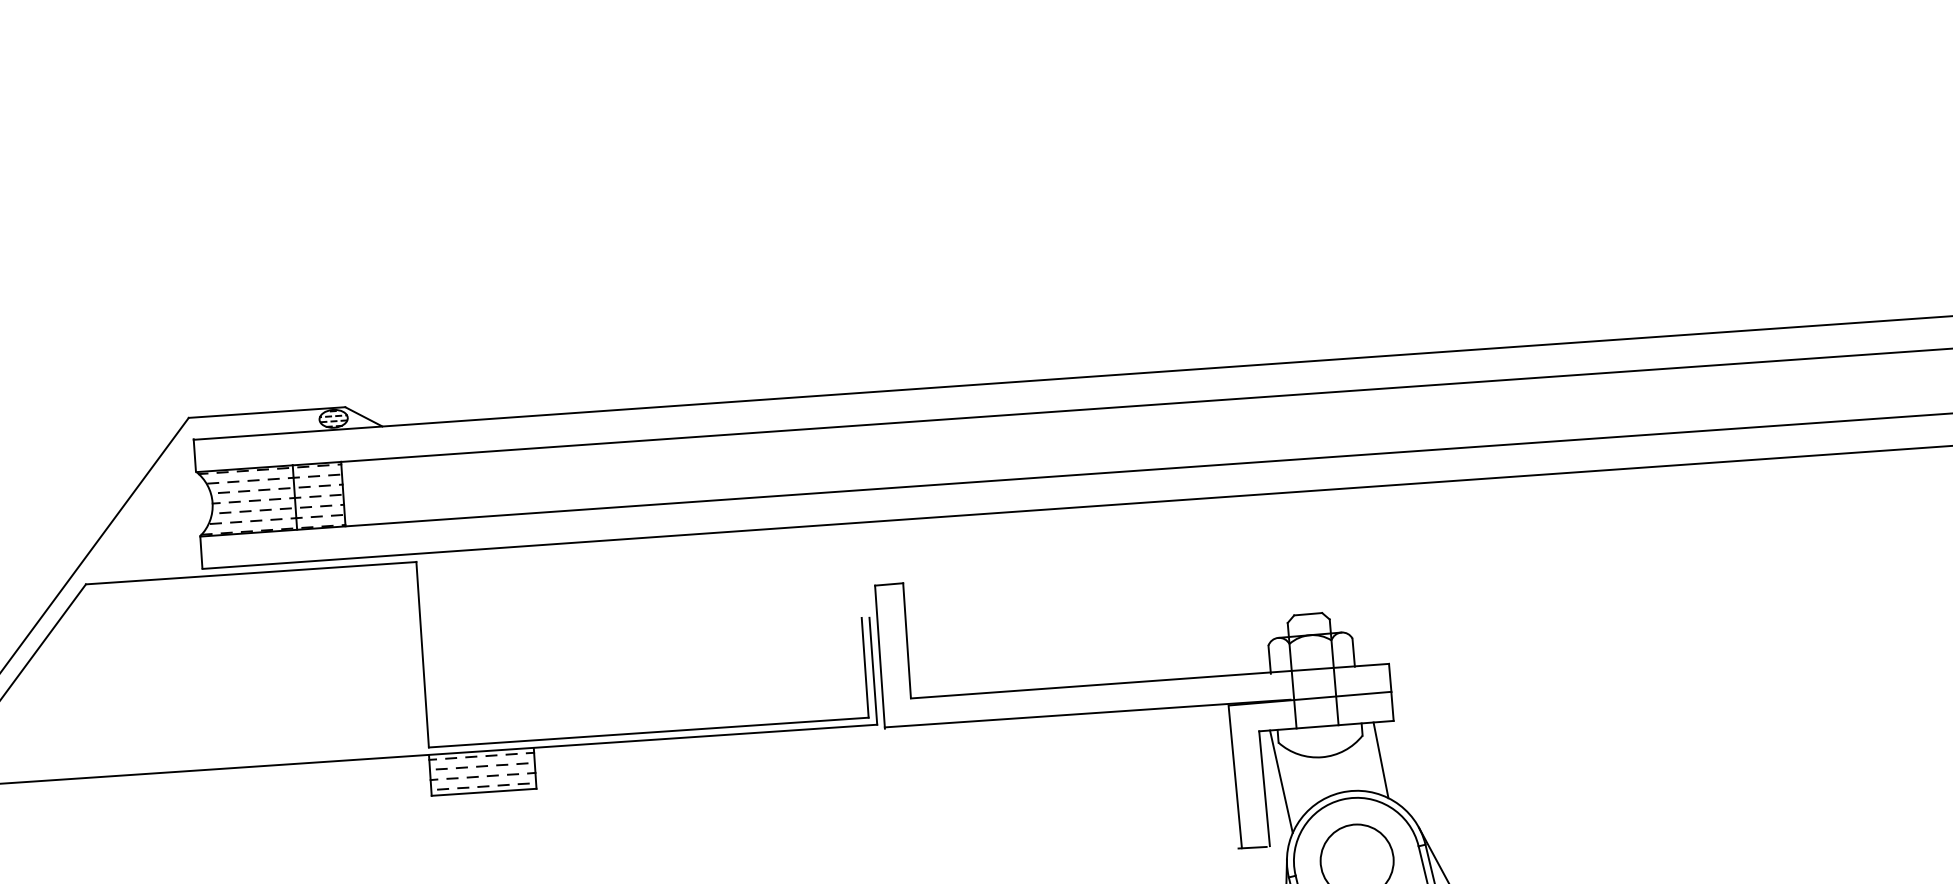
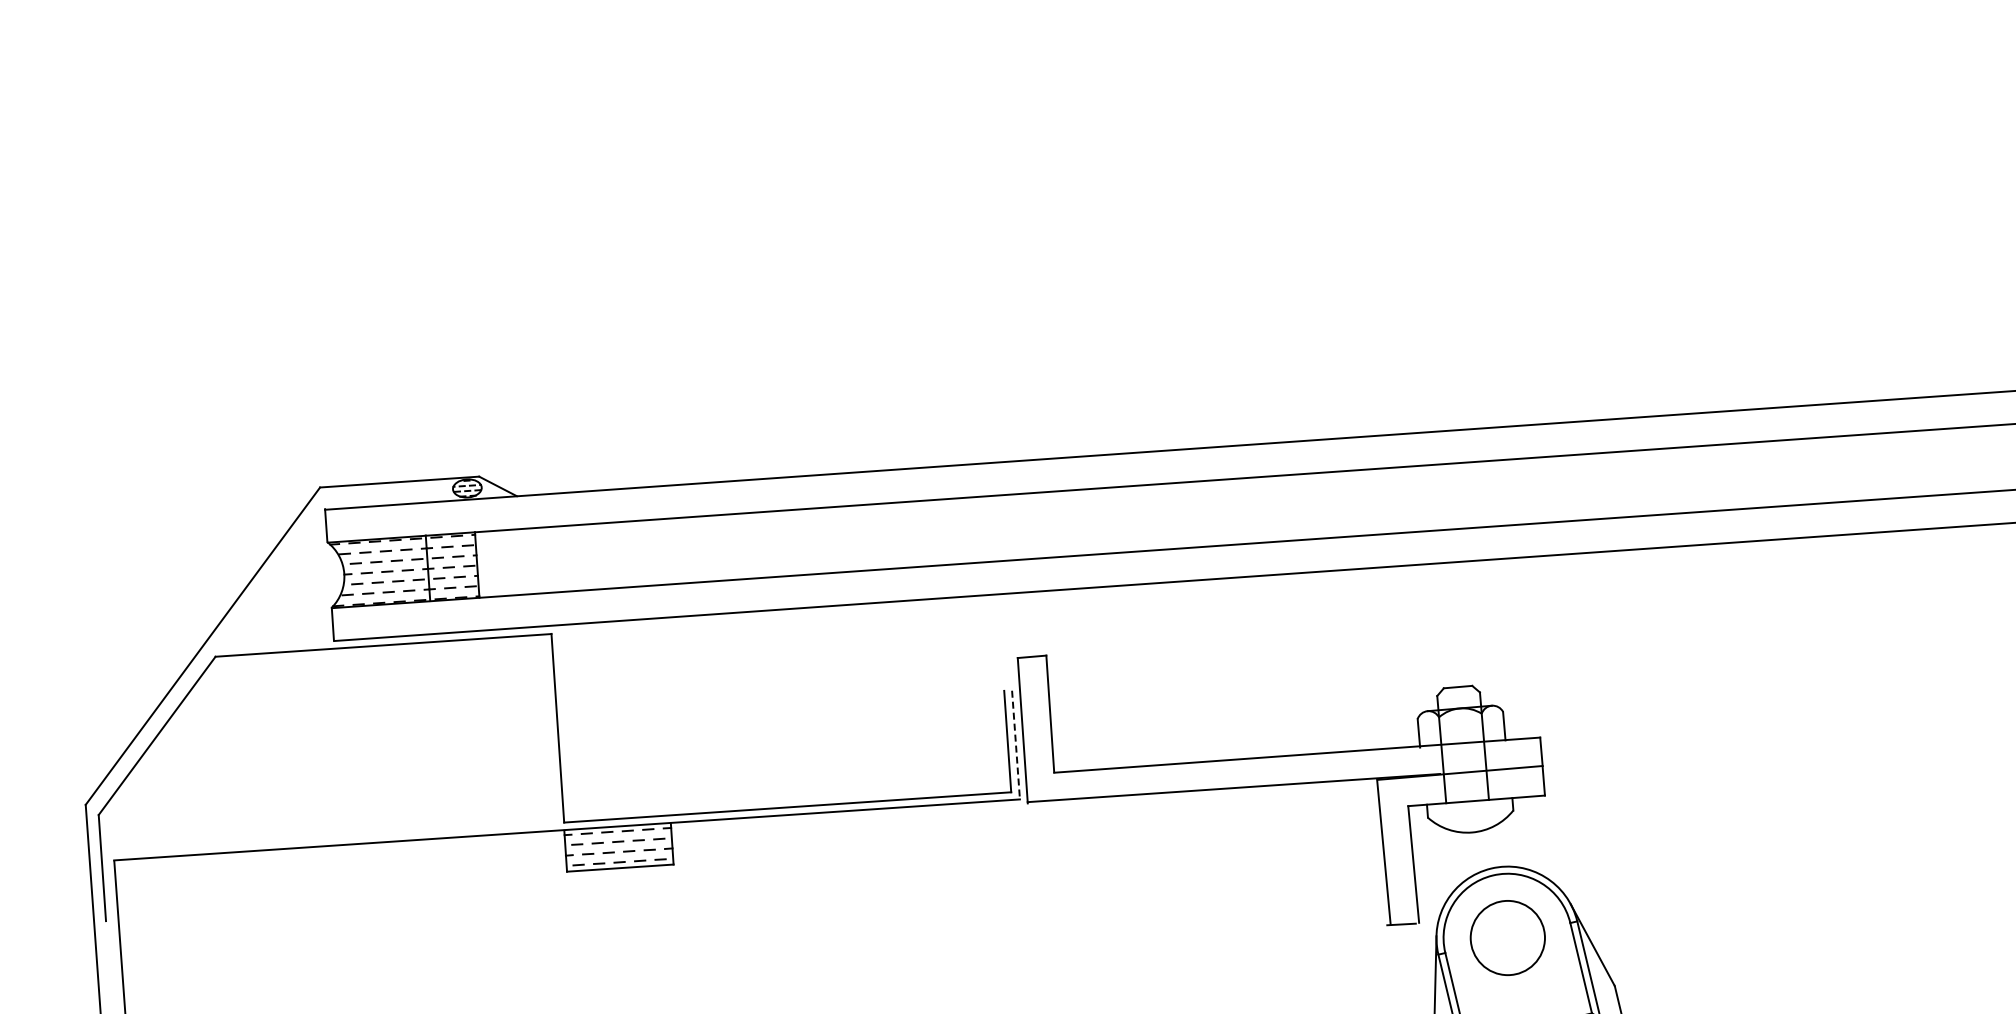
line: (873, 671) -> (1016, 745), solid -> dashed
line: (1380, 760) -> (1531, 835), removed
line: (1281, 781) -> (1430, 857), removed

